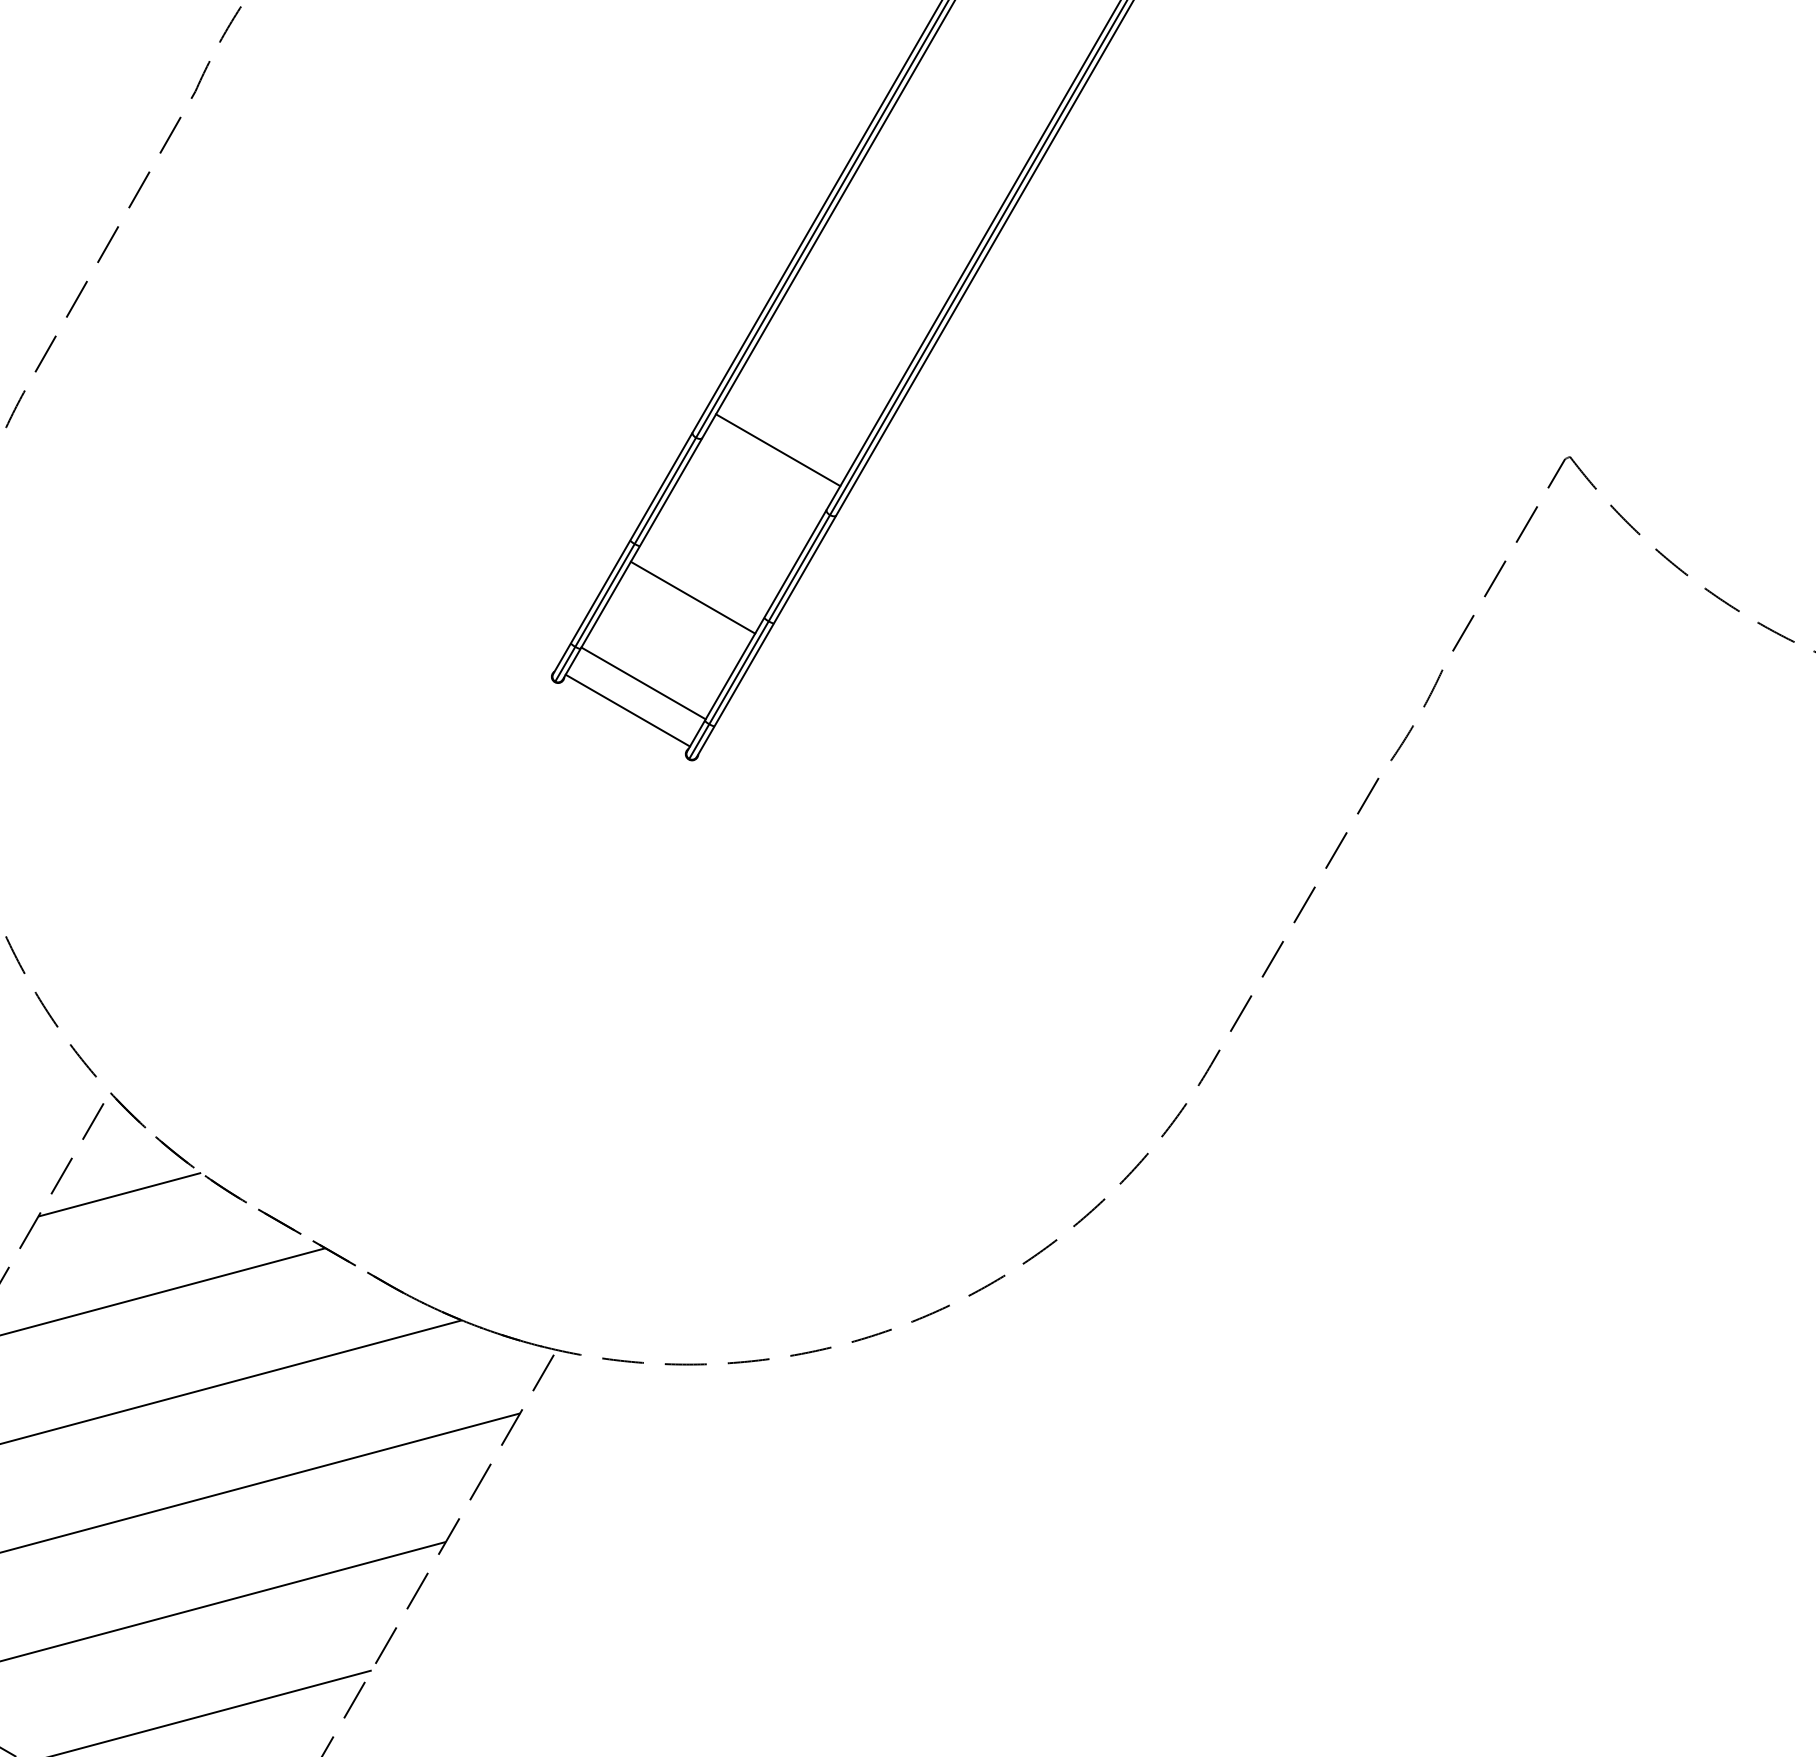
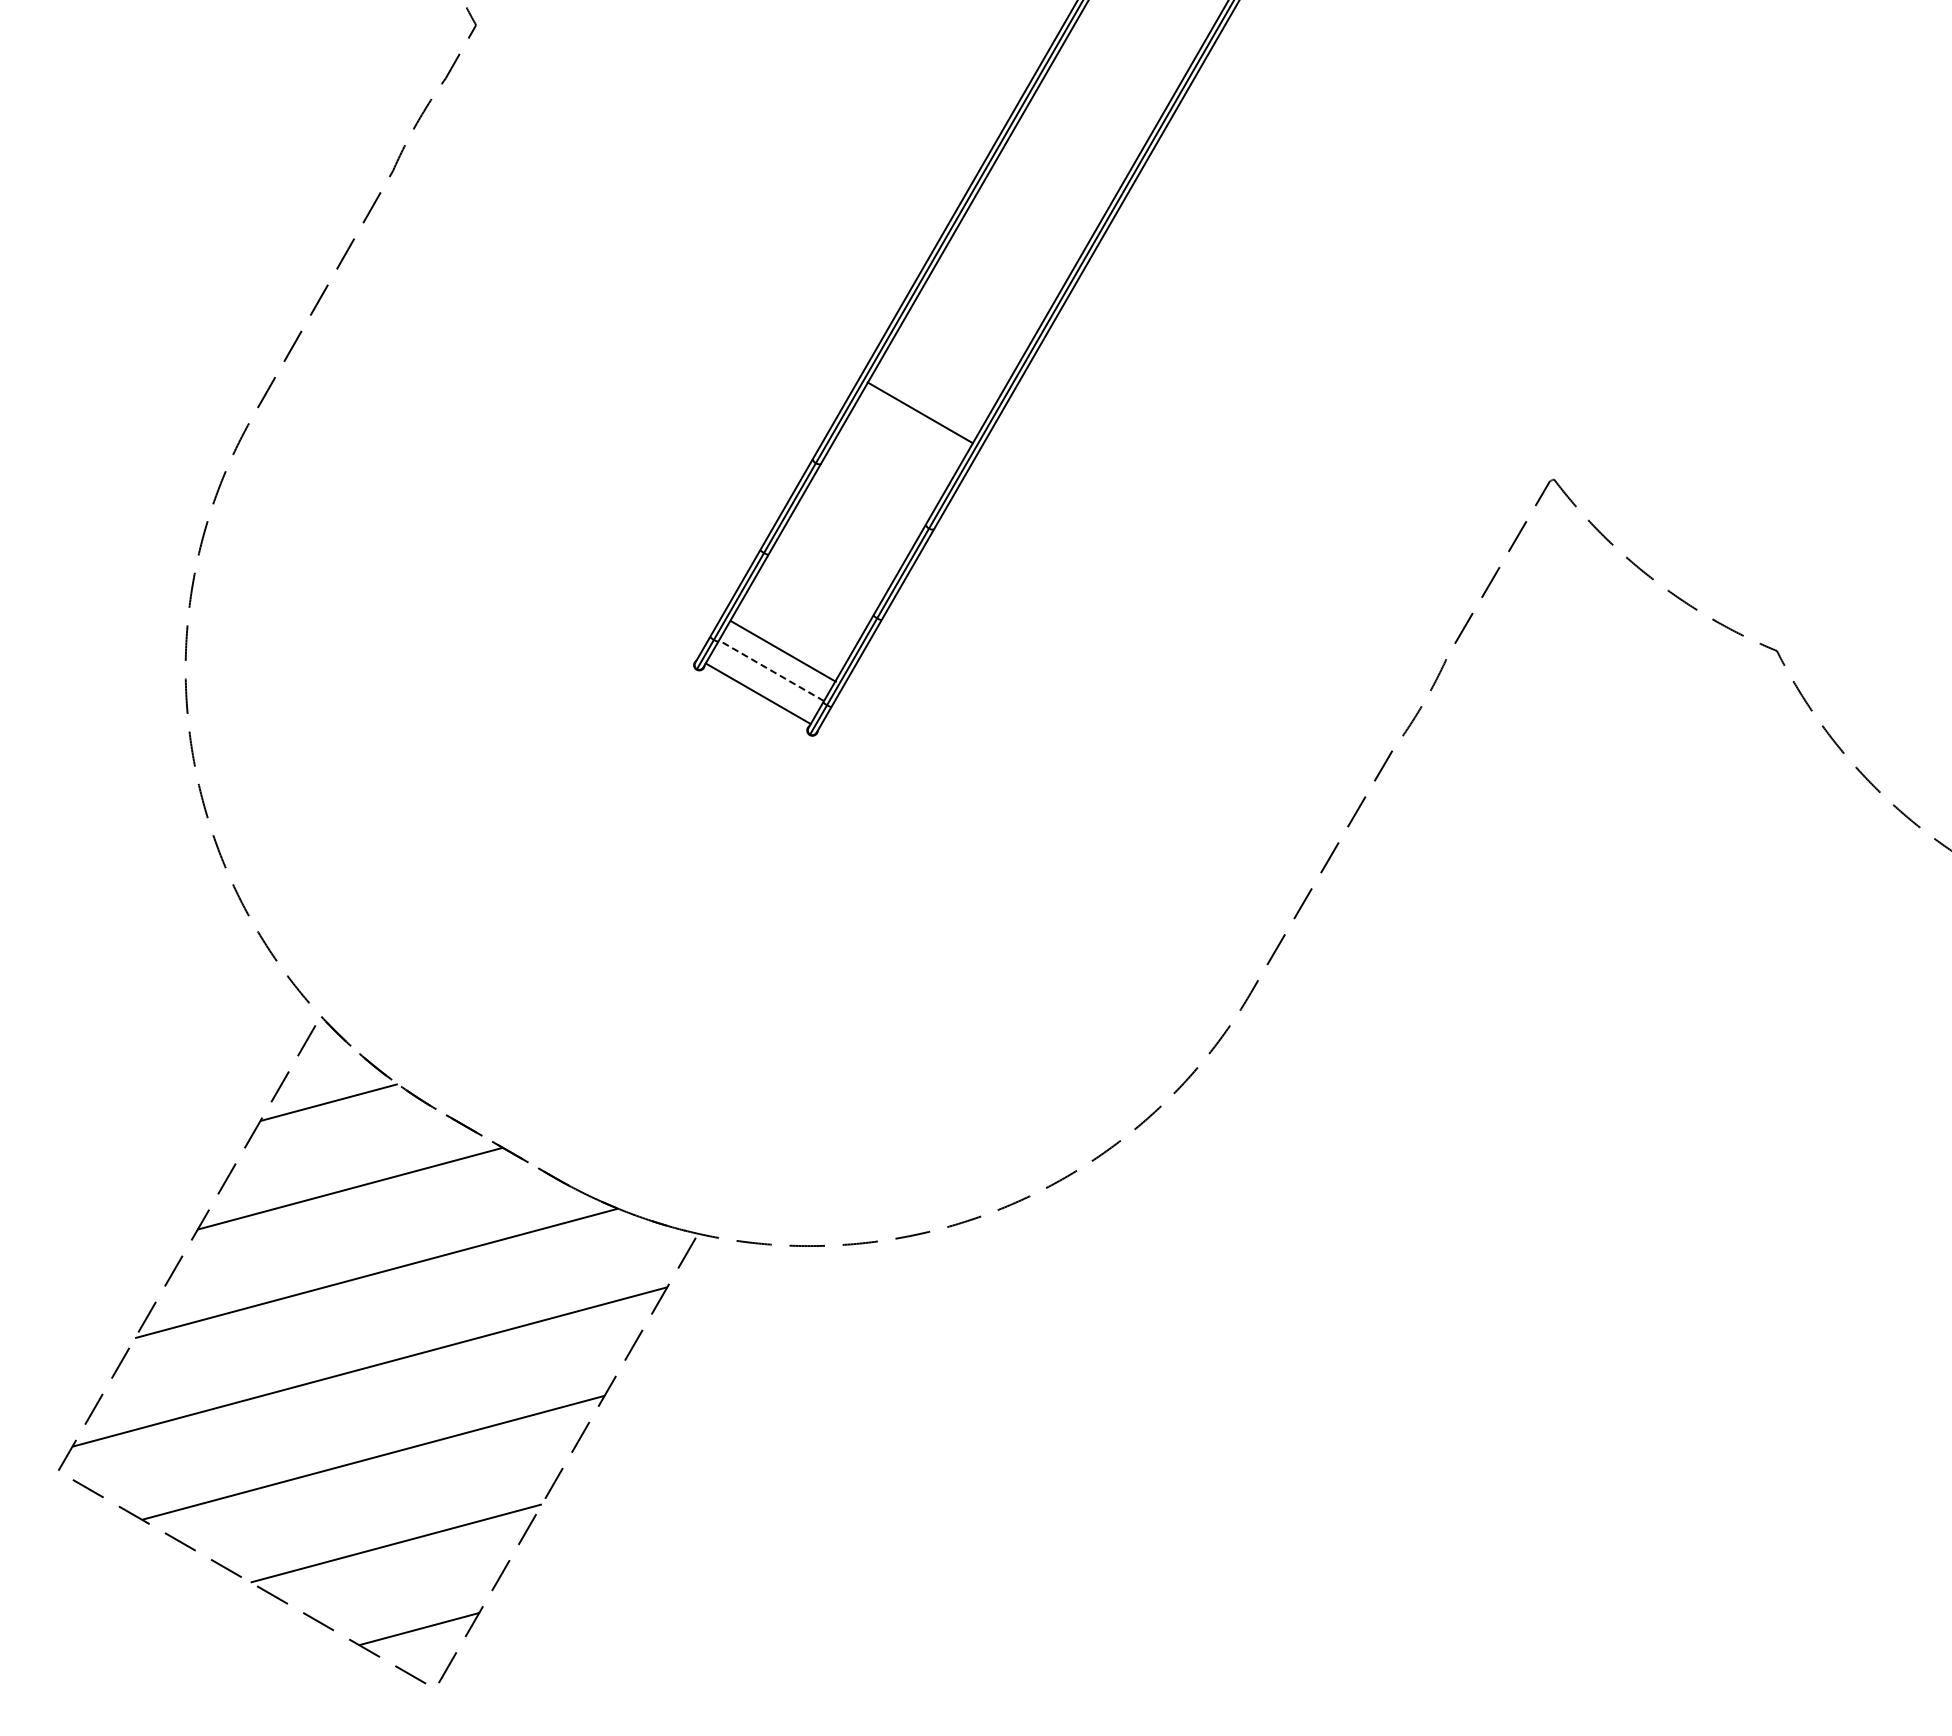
line: (777, 449) -> (919, 412), moved
line: (692, 597) -> (782, 651), moved
line: (643, 683) -> (771, 670), solid -> dashed

